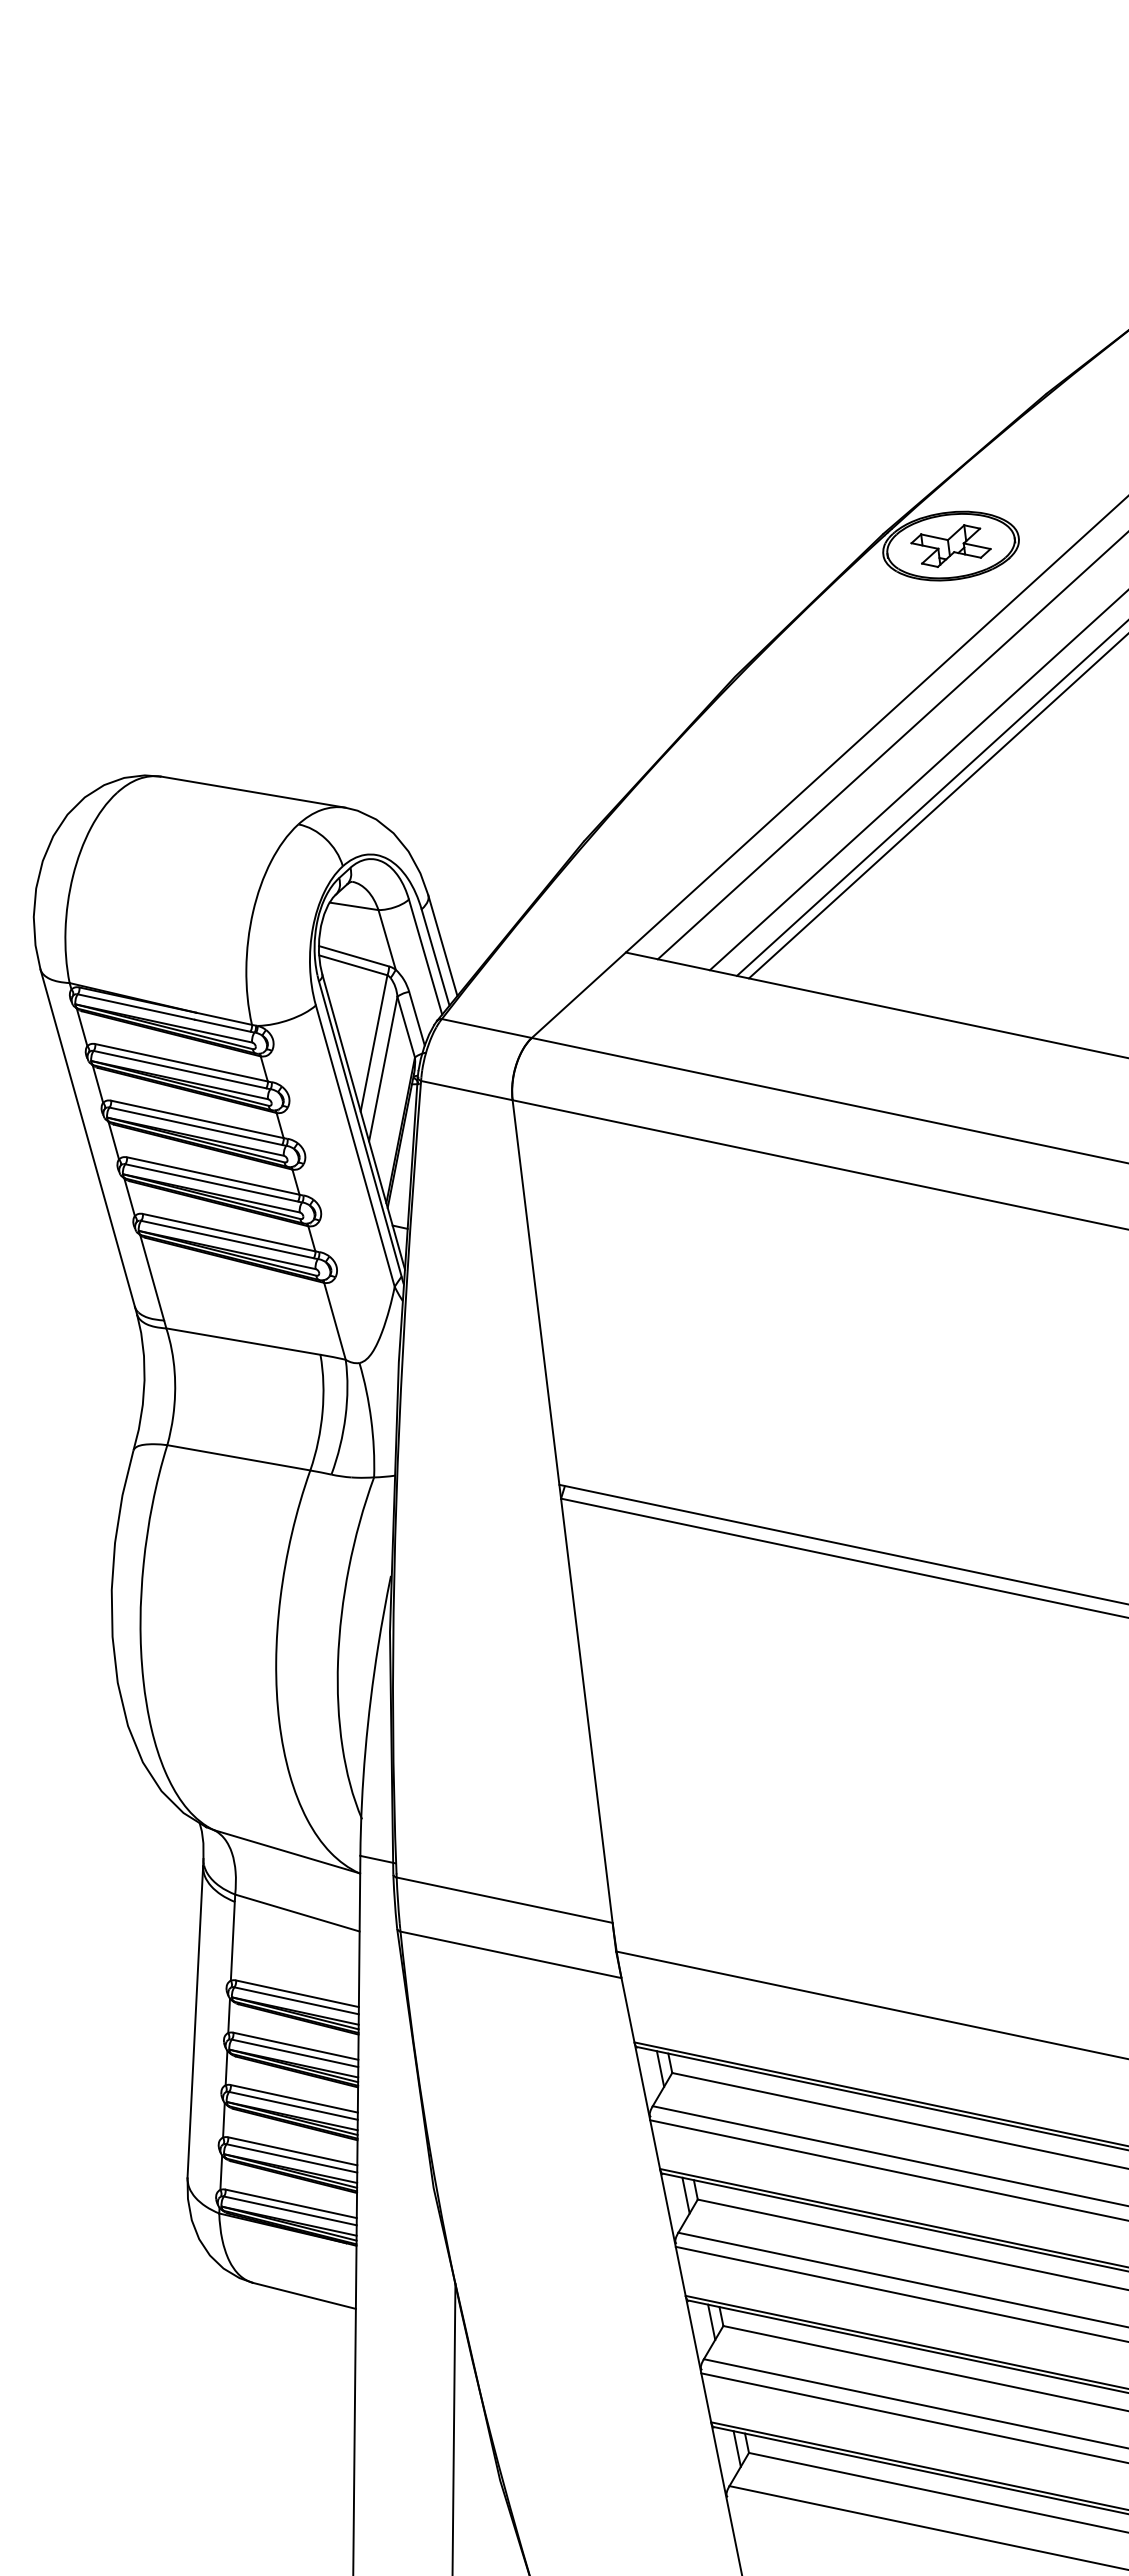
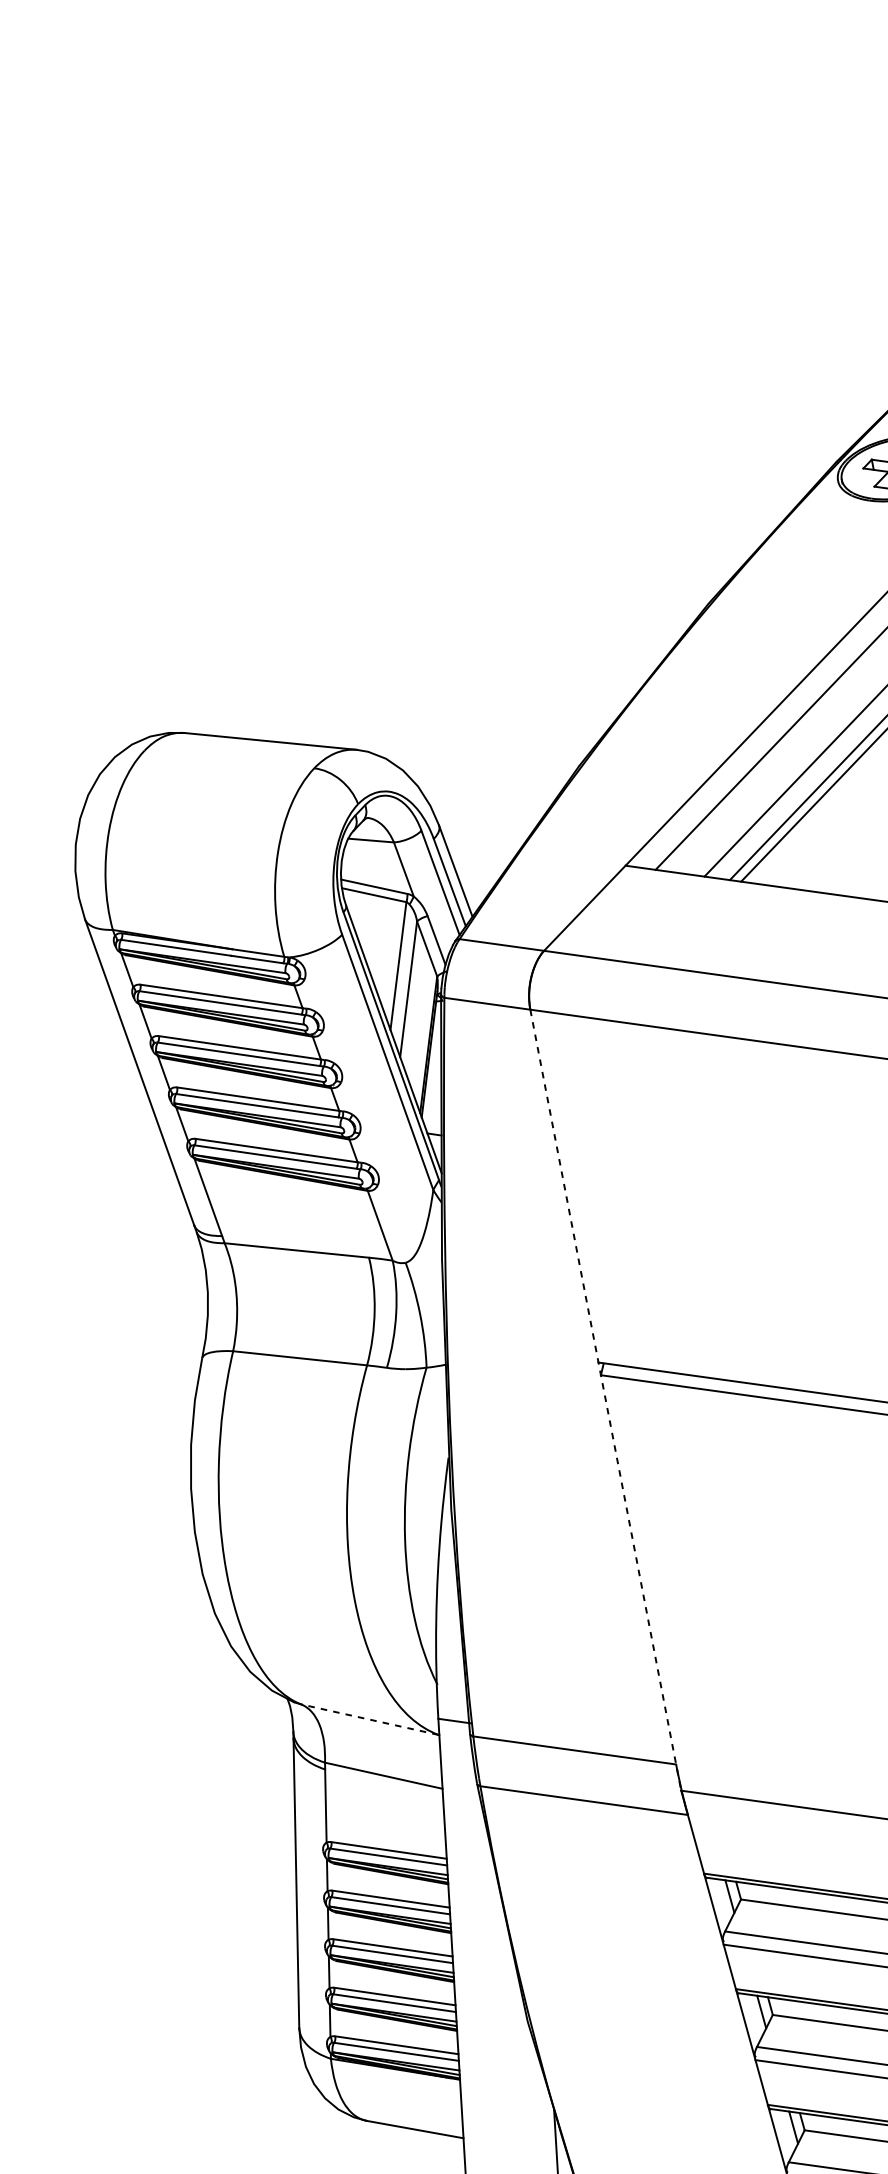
line: (564, 1525) -> (605, 1399), solid -> dashed
line: (286, 1851) -> (369, 1719), solid -> dashed

